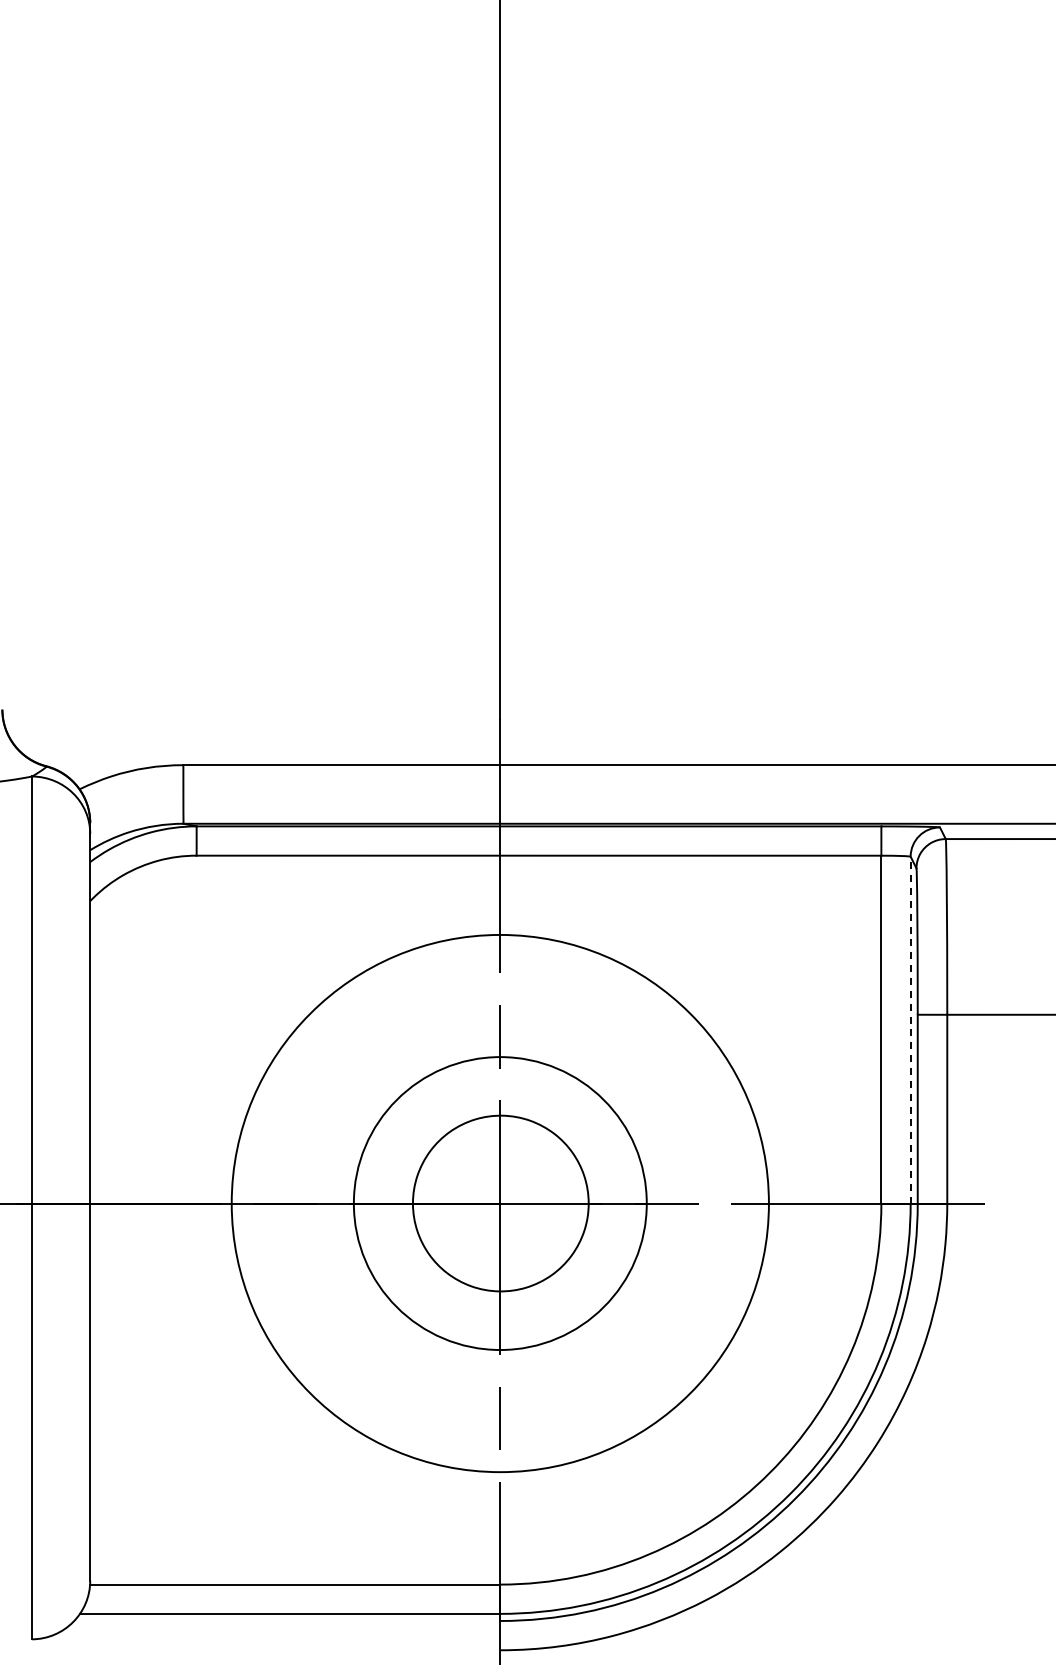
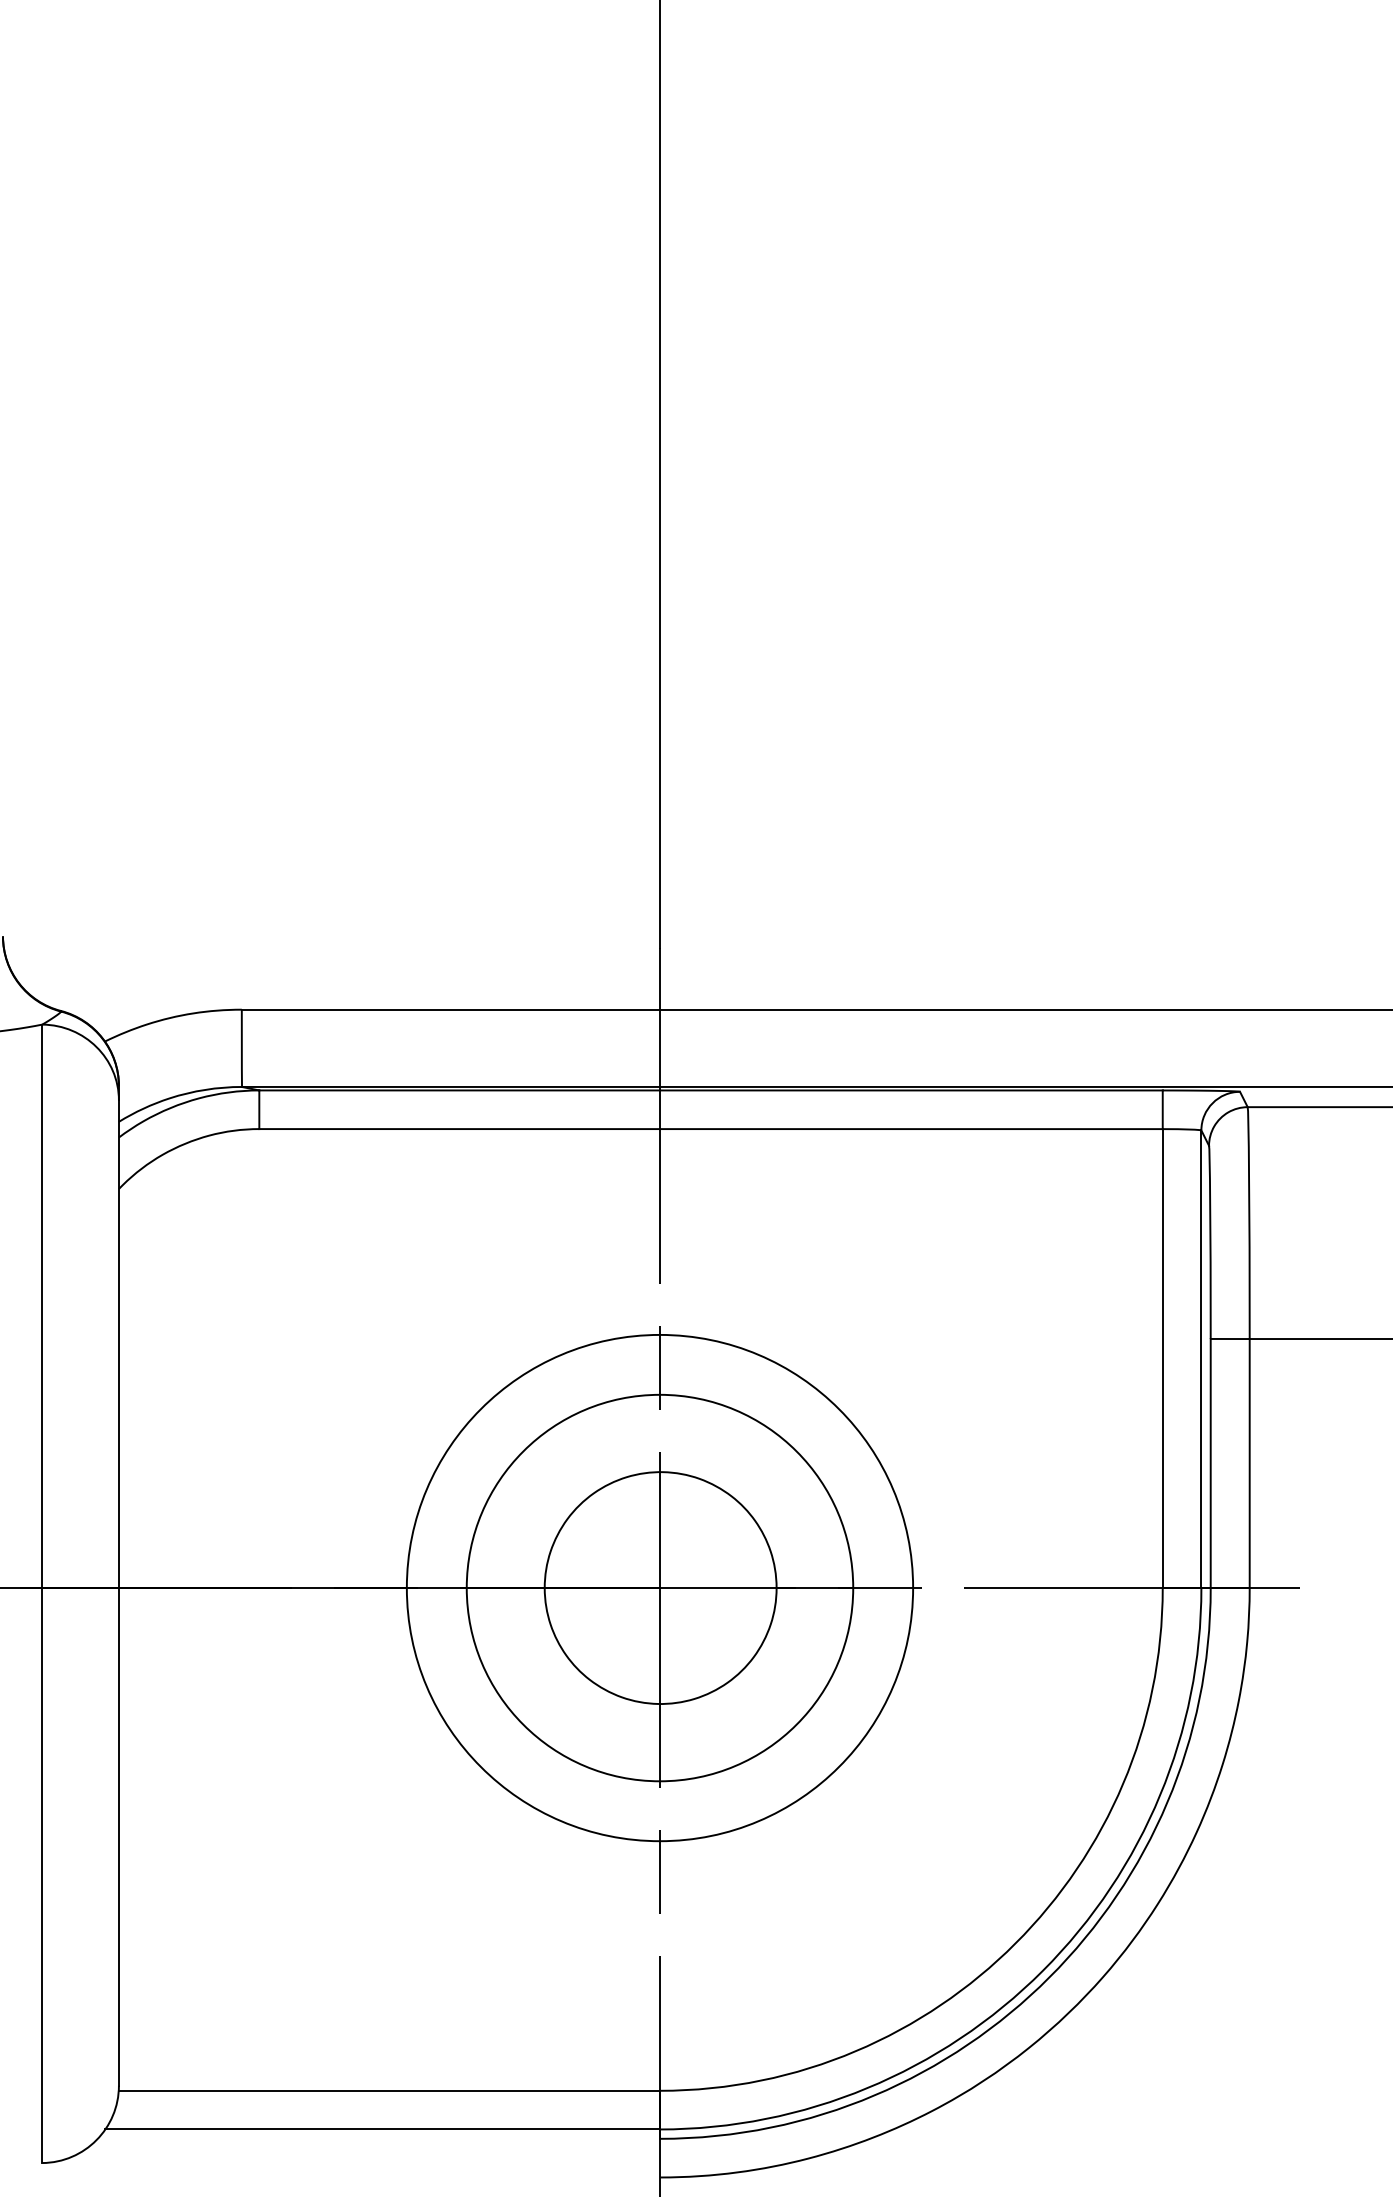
line: (910, 1029) -> (1201, 1358), dashed -> solid
circle: (500, 1203) -> (660, 1587), size x0.71

